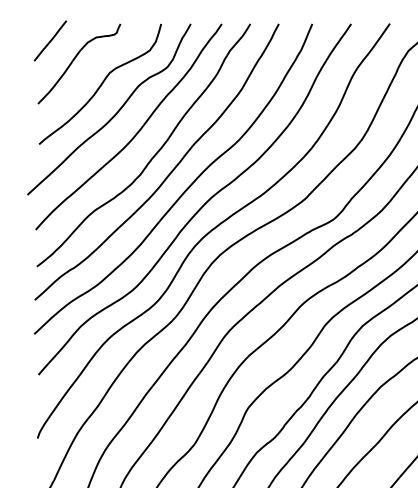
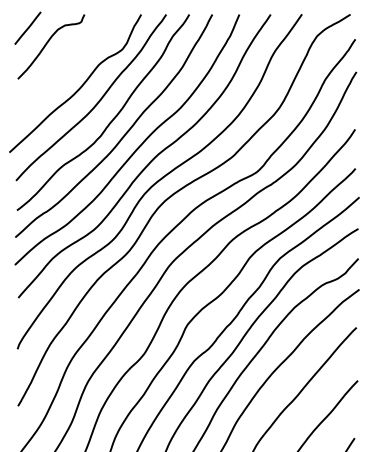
curve: (100, 84) -> (68, 63), removed

